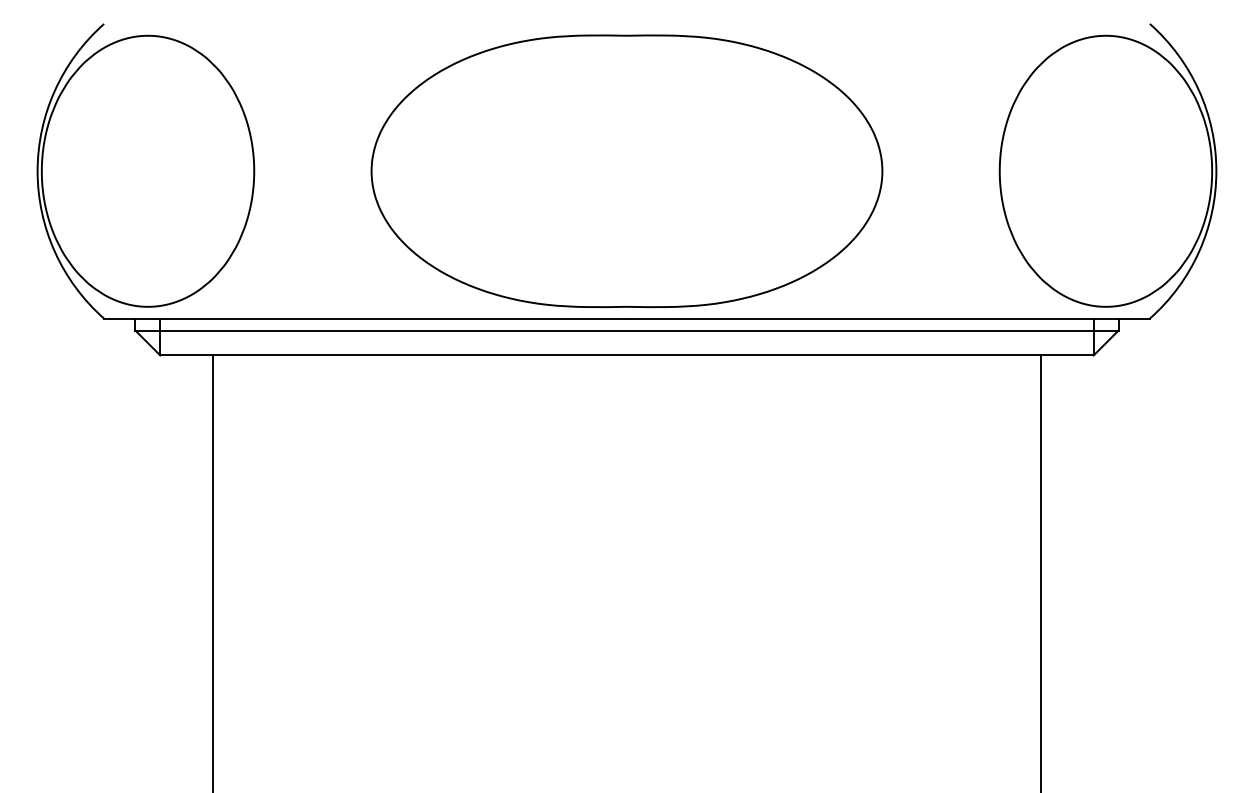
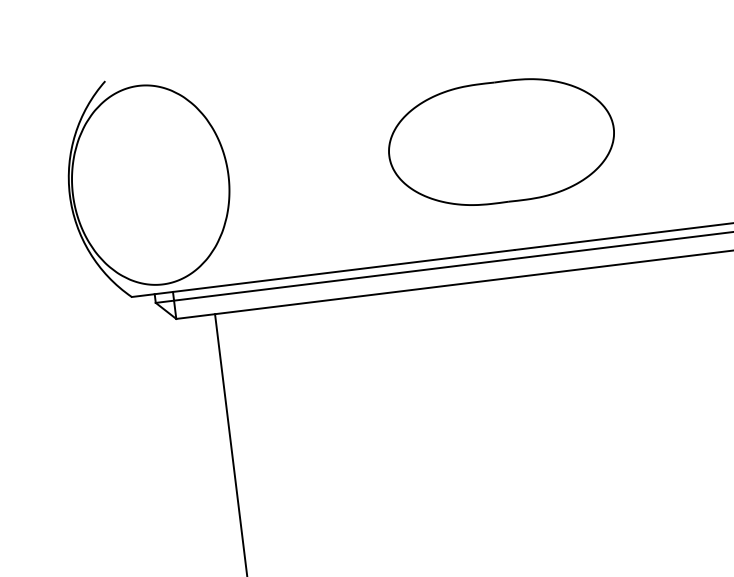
part: (626, 171) -> (501, 142), size x0.6

